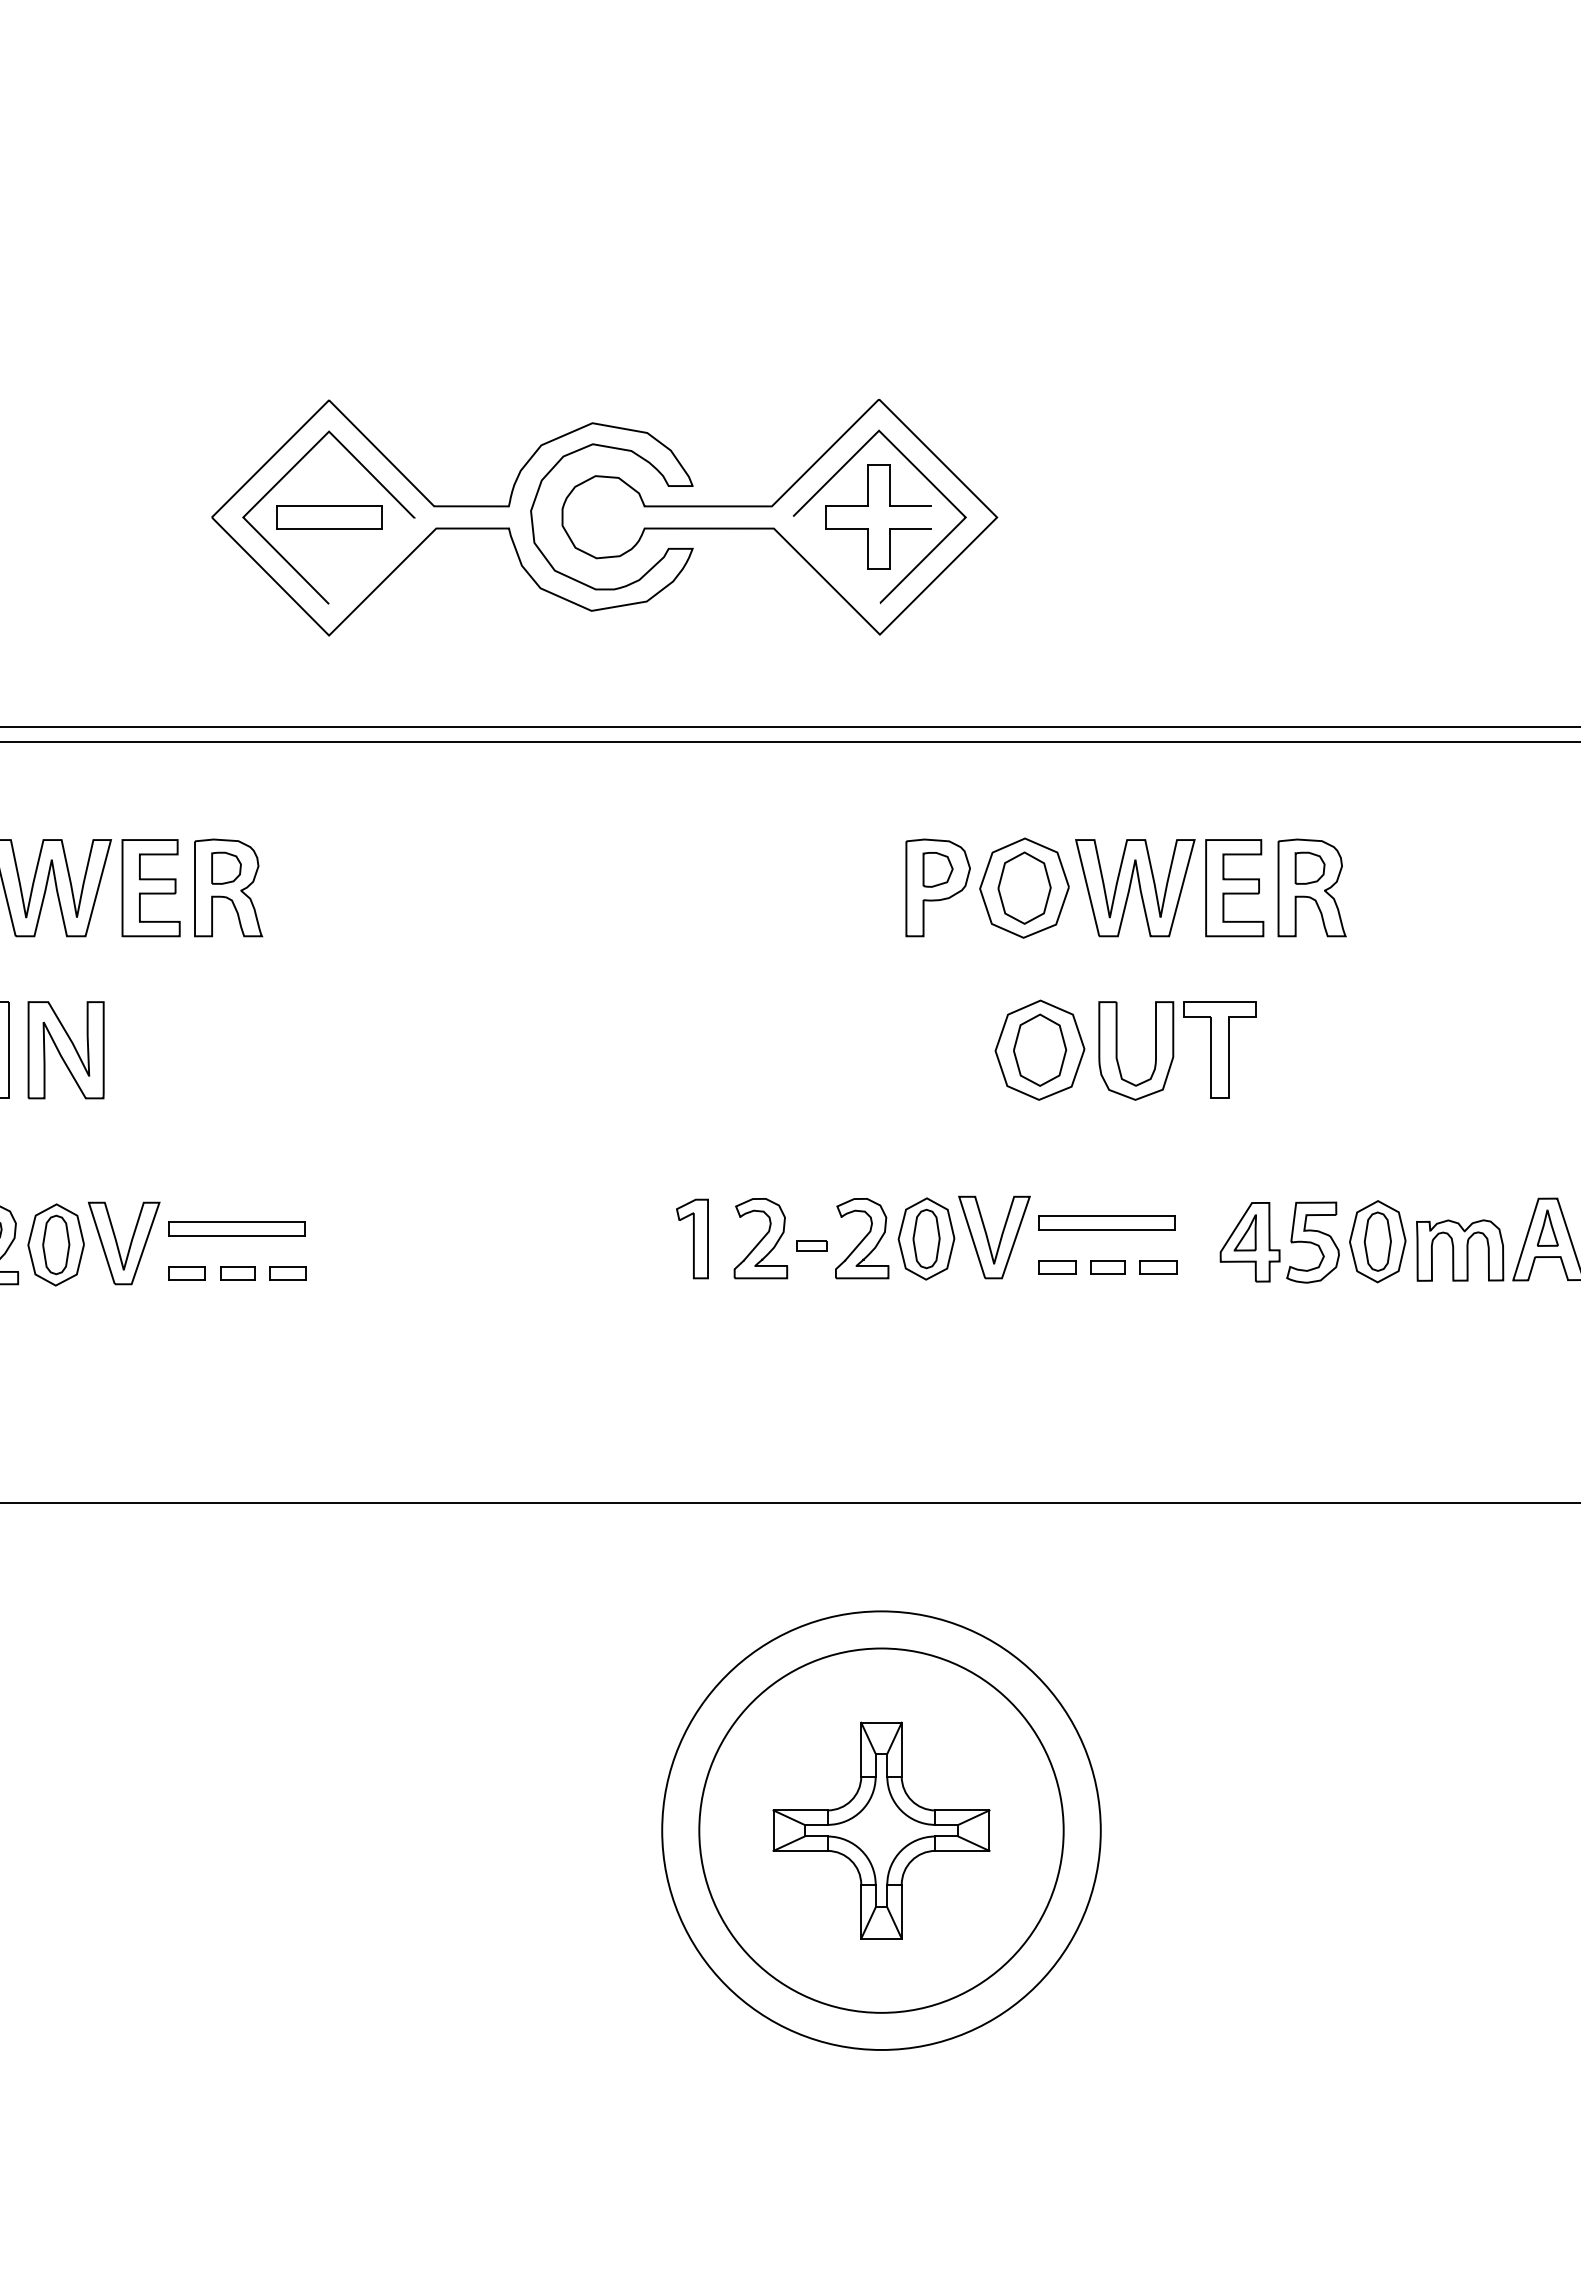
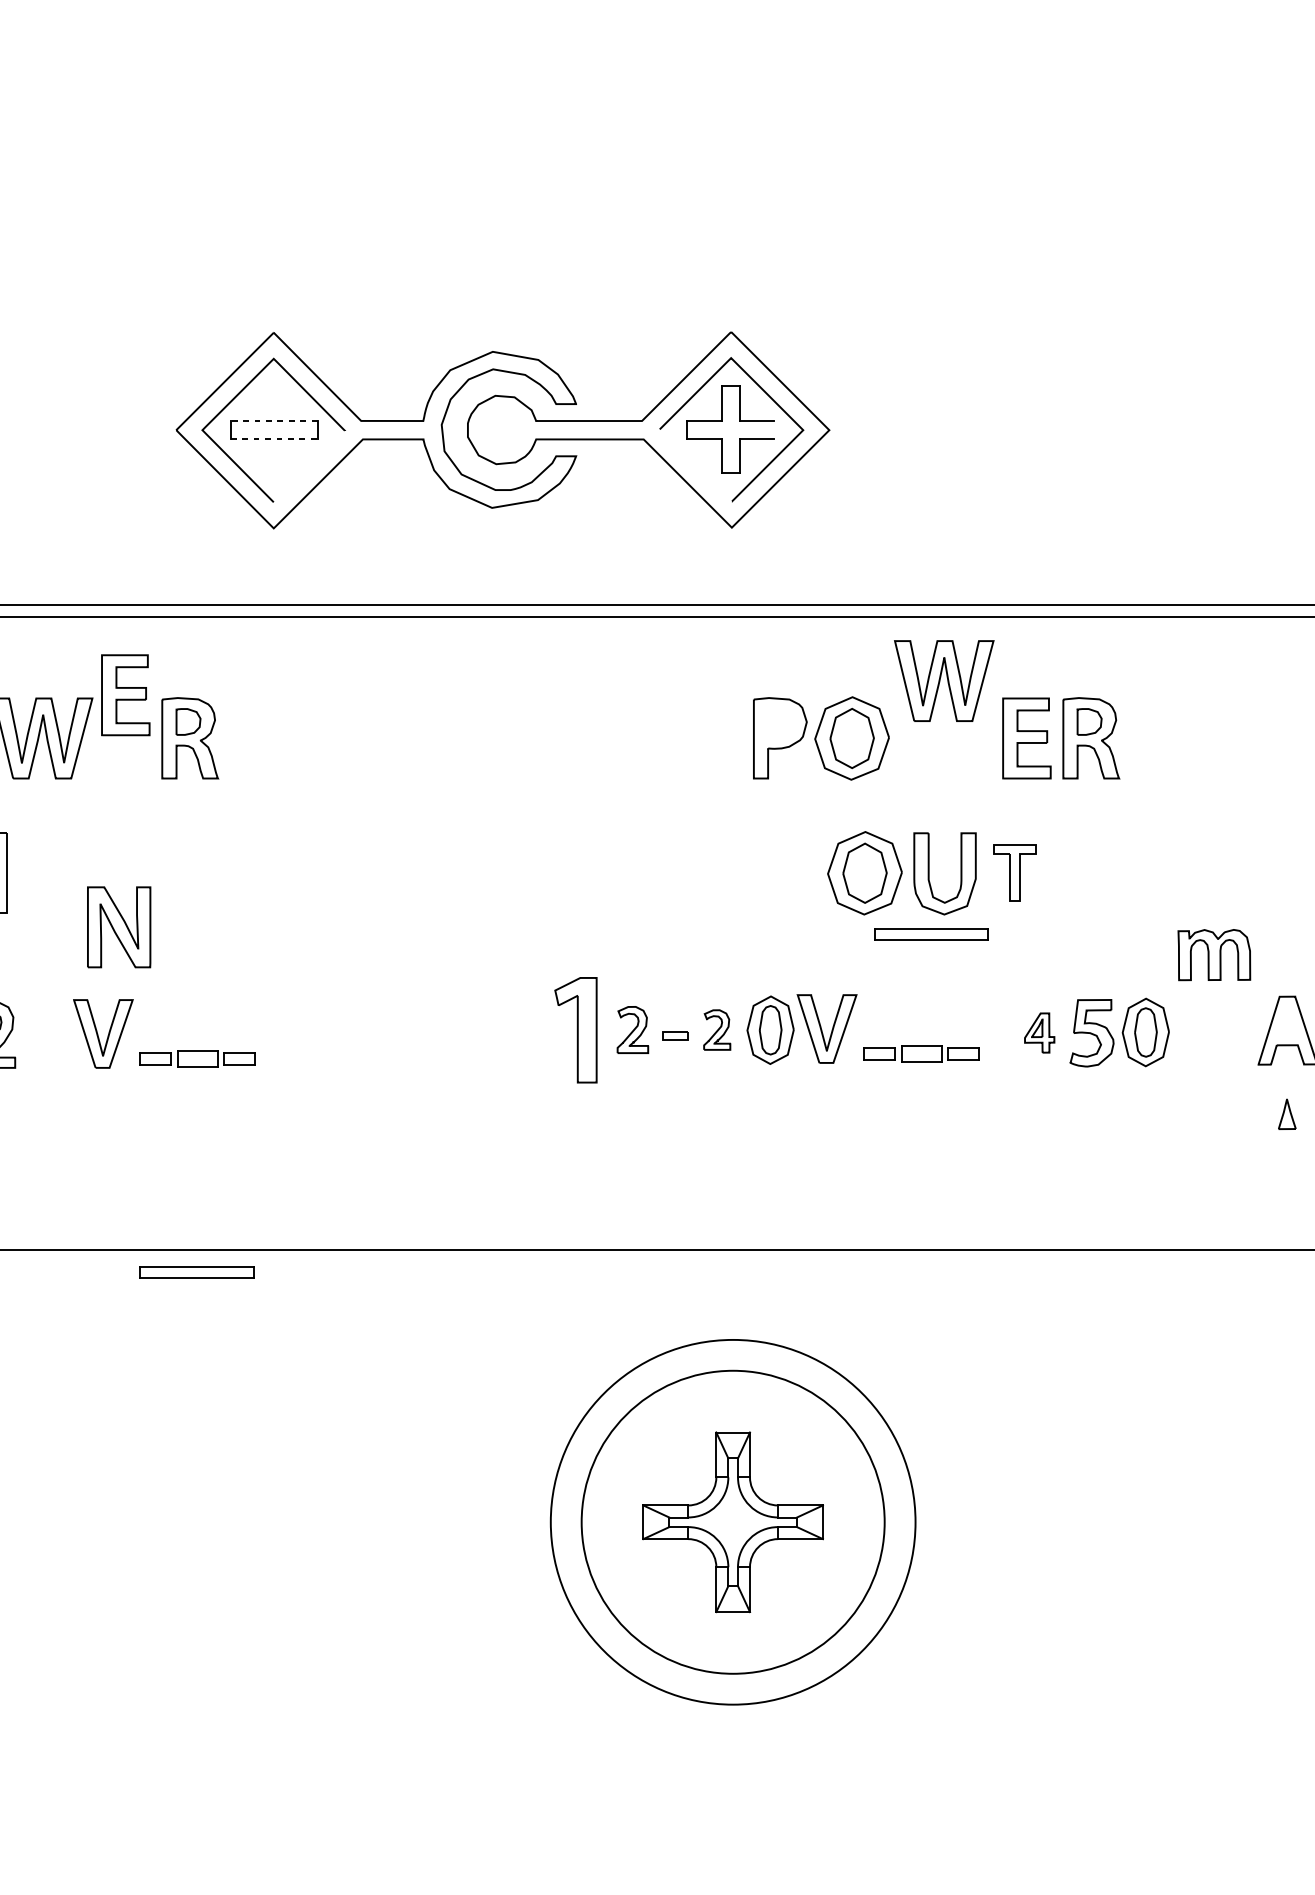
line: (329, 506) -> (274, 421), solid -> dashed
line: (330, 528) -> (274, 439), solid -> dashed
part: (937, 869) -> (779, 722), removed
part: (150, 888) -> (125, 695), moved
part: (1135, 888) -> (944, 681), moved
part: (1219, 1049) -> (1014, 872), size x0.7
part: (65, 1050) -> (118, 927), moved
part: (1106, 1222) -> (931, 934), moved
part: (1547, 1227) -> (1287, 1113), moved
part: (236, 1228) -> (196, 1271), moved
part: (692, 1238) -> (576, 1029), size x1.6
part: (760, 1238) -> (632, 1029), size x0.7
part: (862, 1238) -> (717, 1029), size x0.6
part: (1249, 1242) -> (1039, 1033), size x0.6
part: (55, 1244) -> (46, 1034), removed
part: (1460, 1250) -> (1214, 954), moved
part: (1107, 1267) -> (921, 1053), size x1.4
part: (237, 1273) -> (197, 1058), size x1.4

